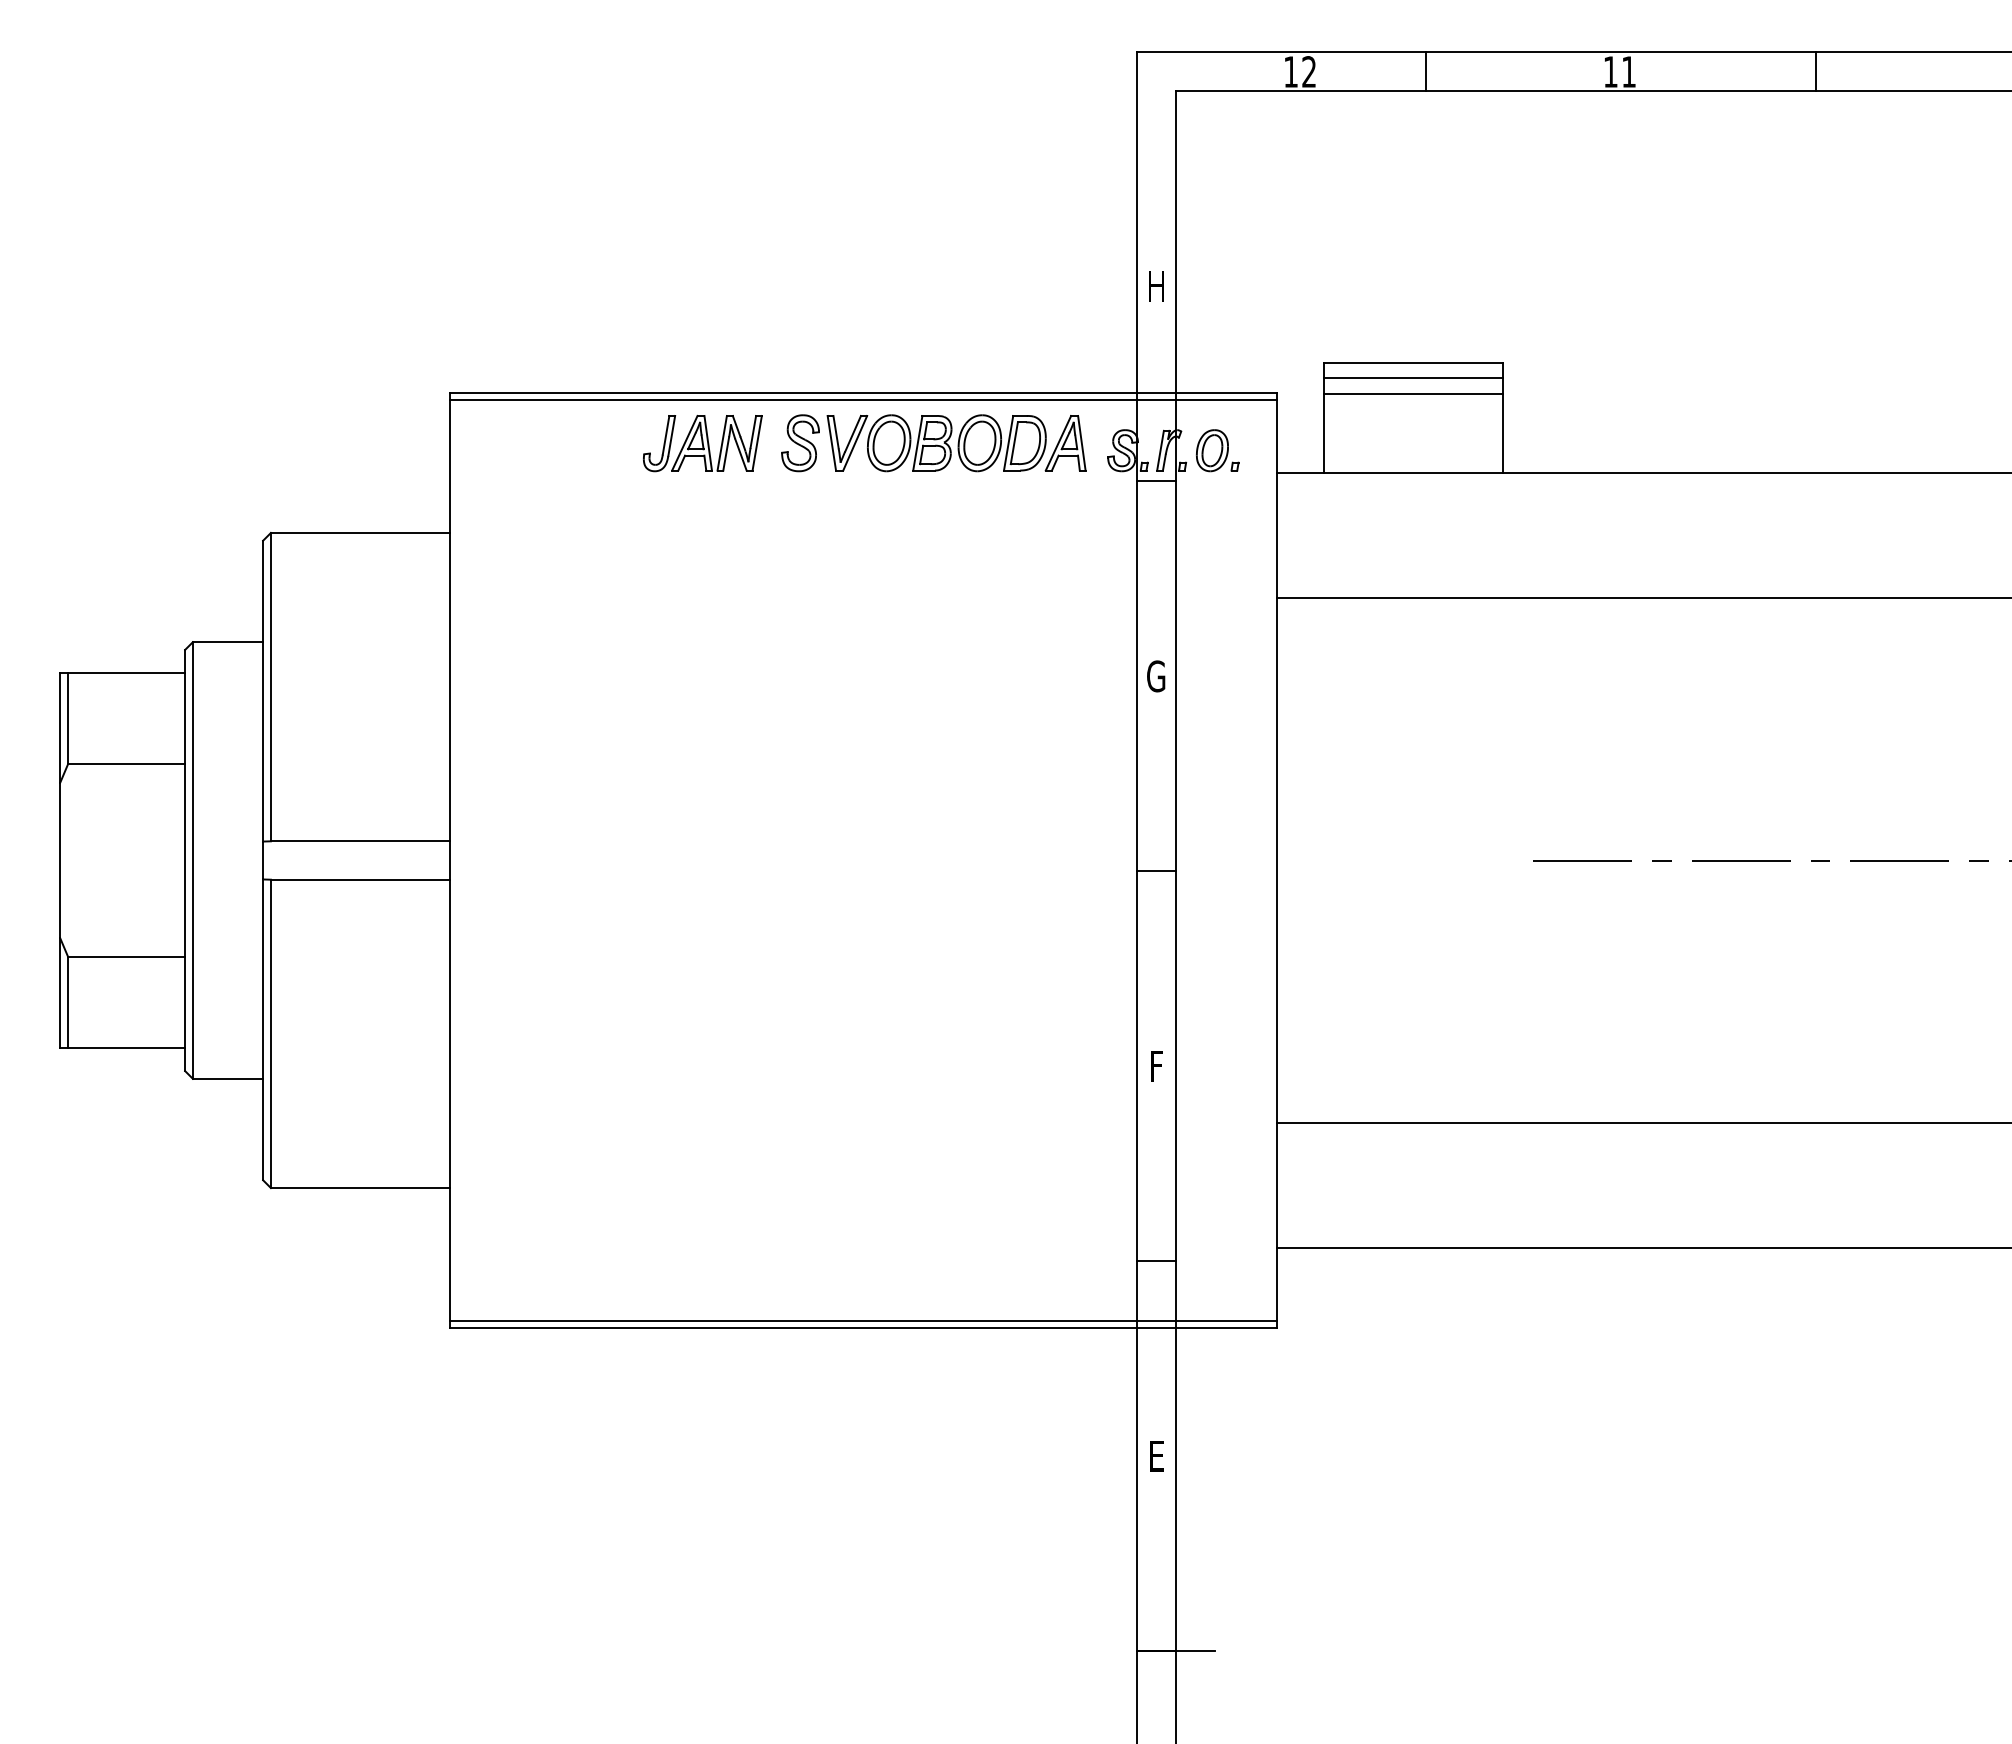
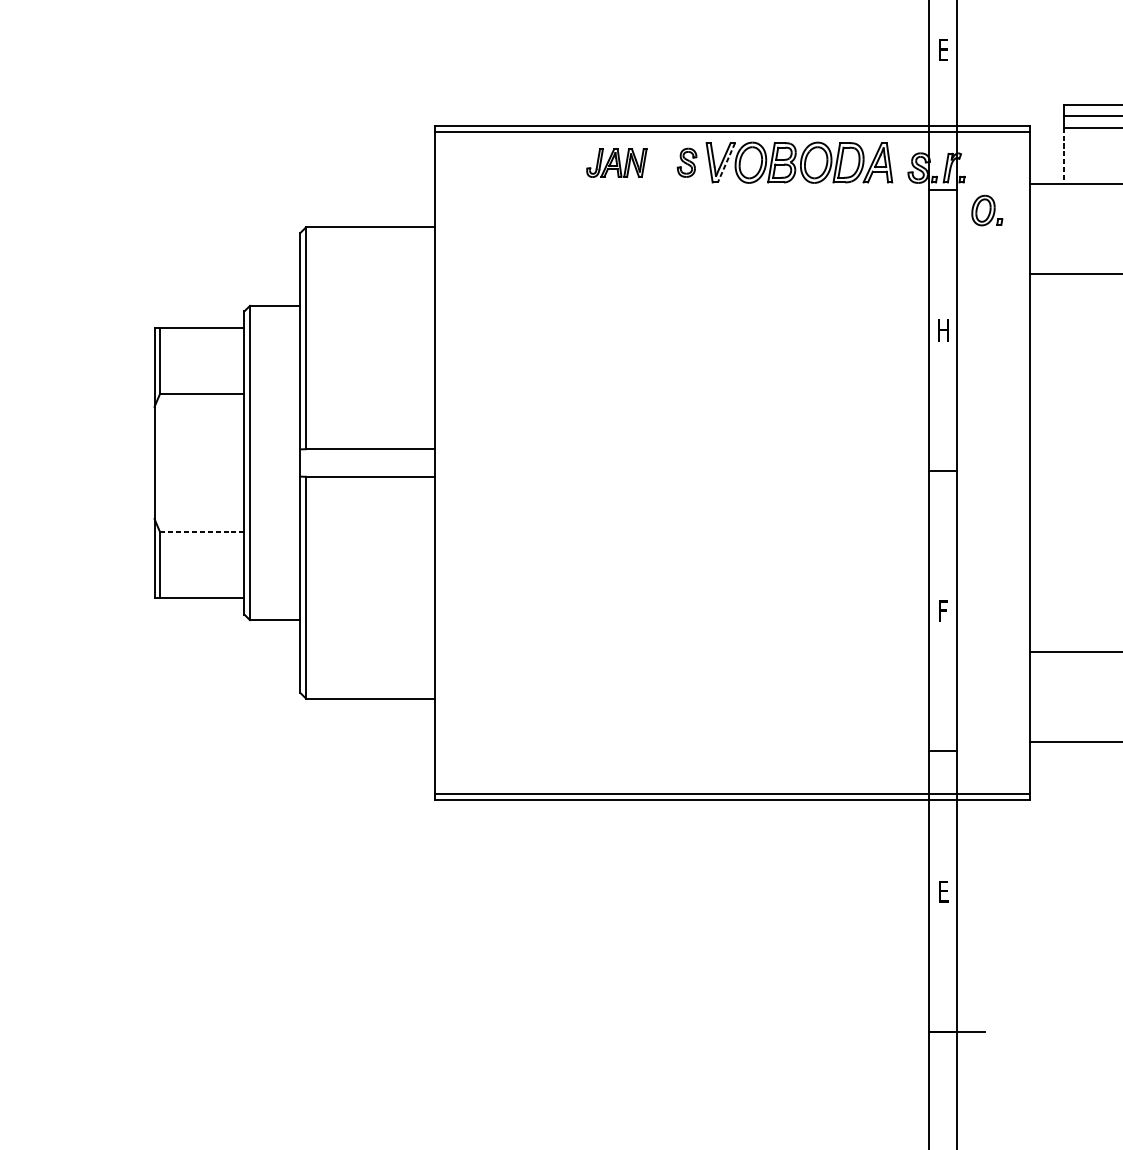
text: (1156, 286) -> (943, 50), H -> E
line: (1323, 434) -> (1063, 156), solid -> dashed
part: (702, 443) -> (616, 162), size x0.7
part: (800, 443) -> (687, 162), size x0.7
line: (855, 443) -> (726, 162), solid -> dashed
part: (1217, 450) -> (987, 210), moved
text: (1156, 676) -> (943, 330), G -> H
line: (126, 956) -> (202, 532), solid -> dashed

